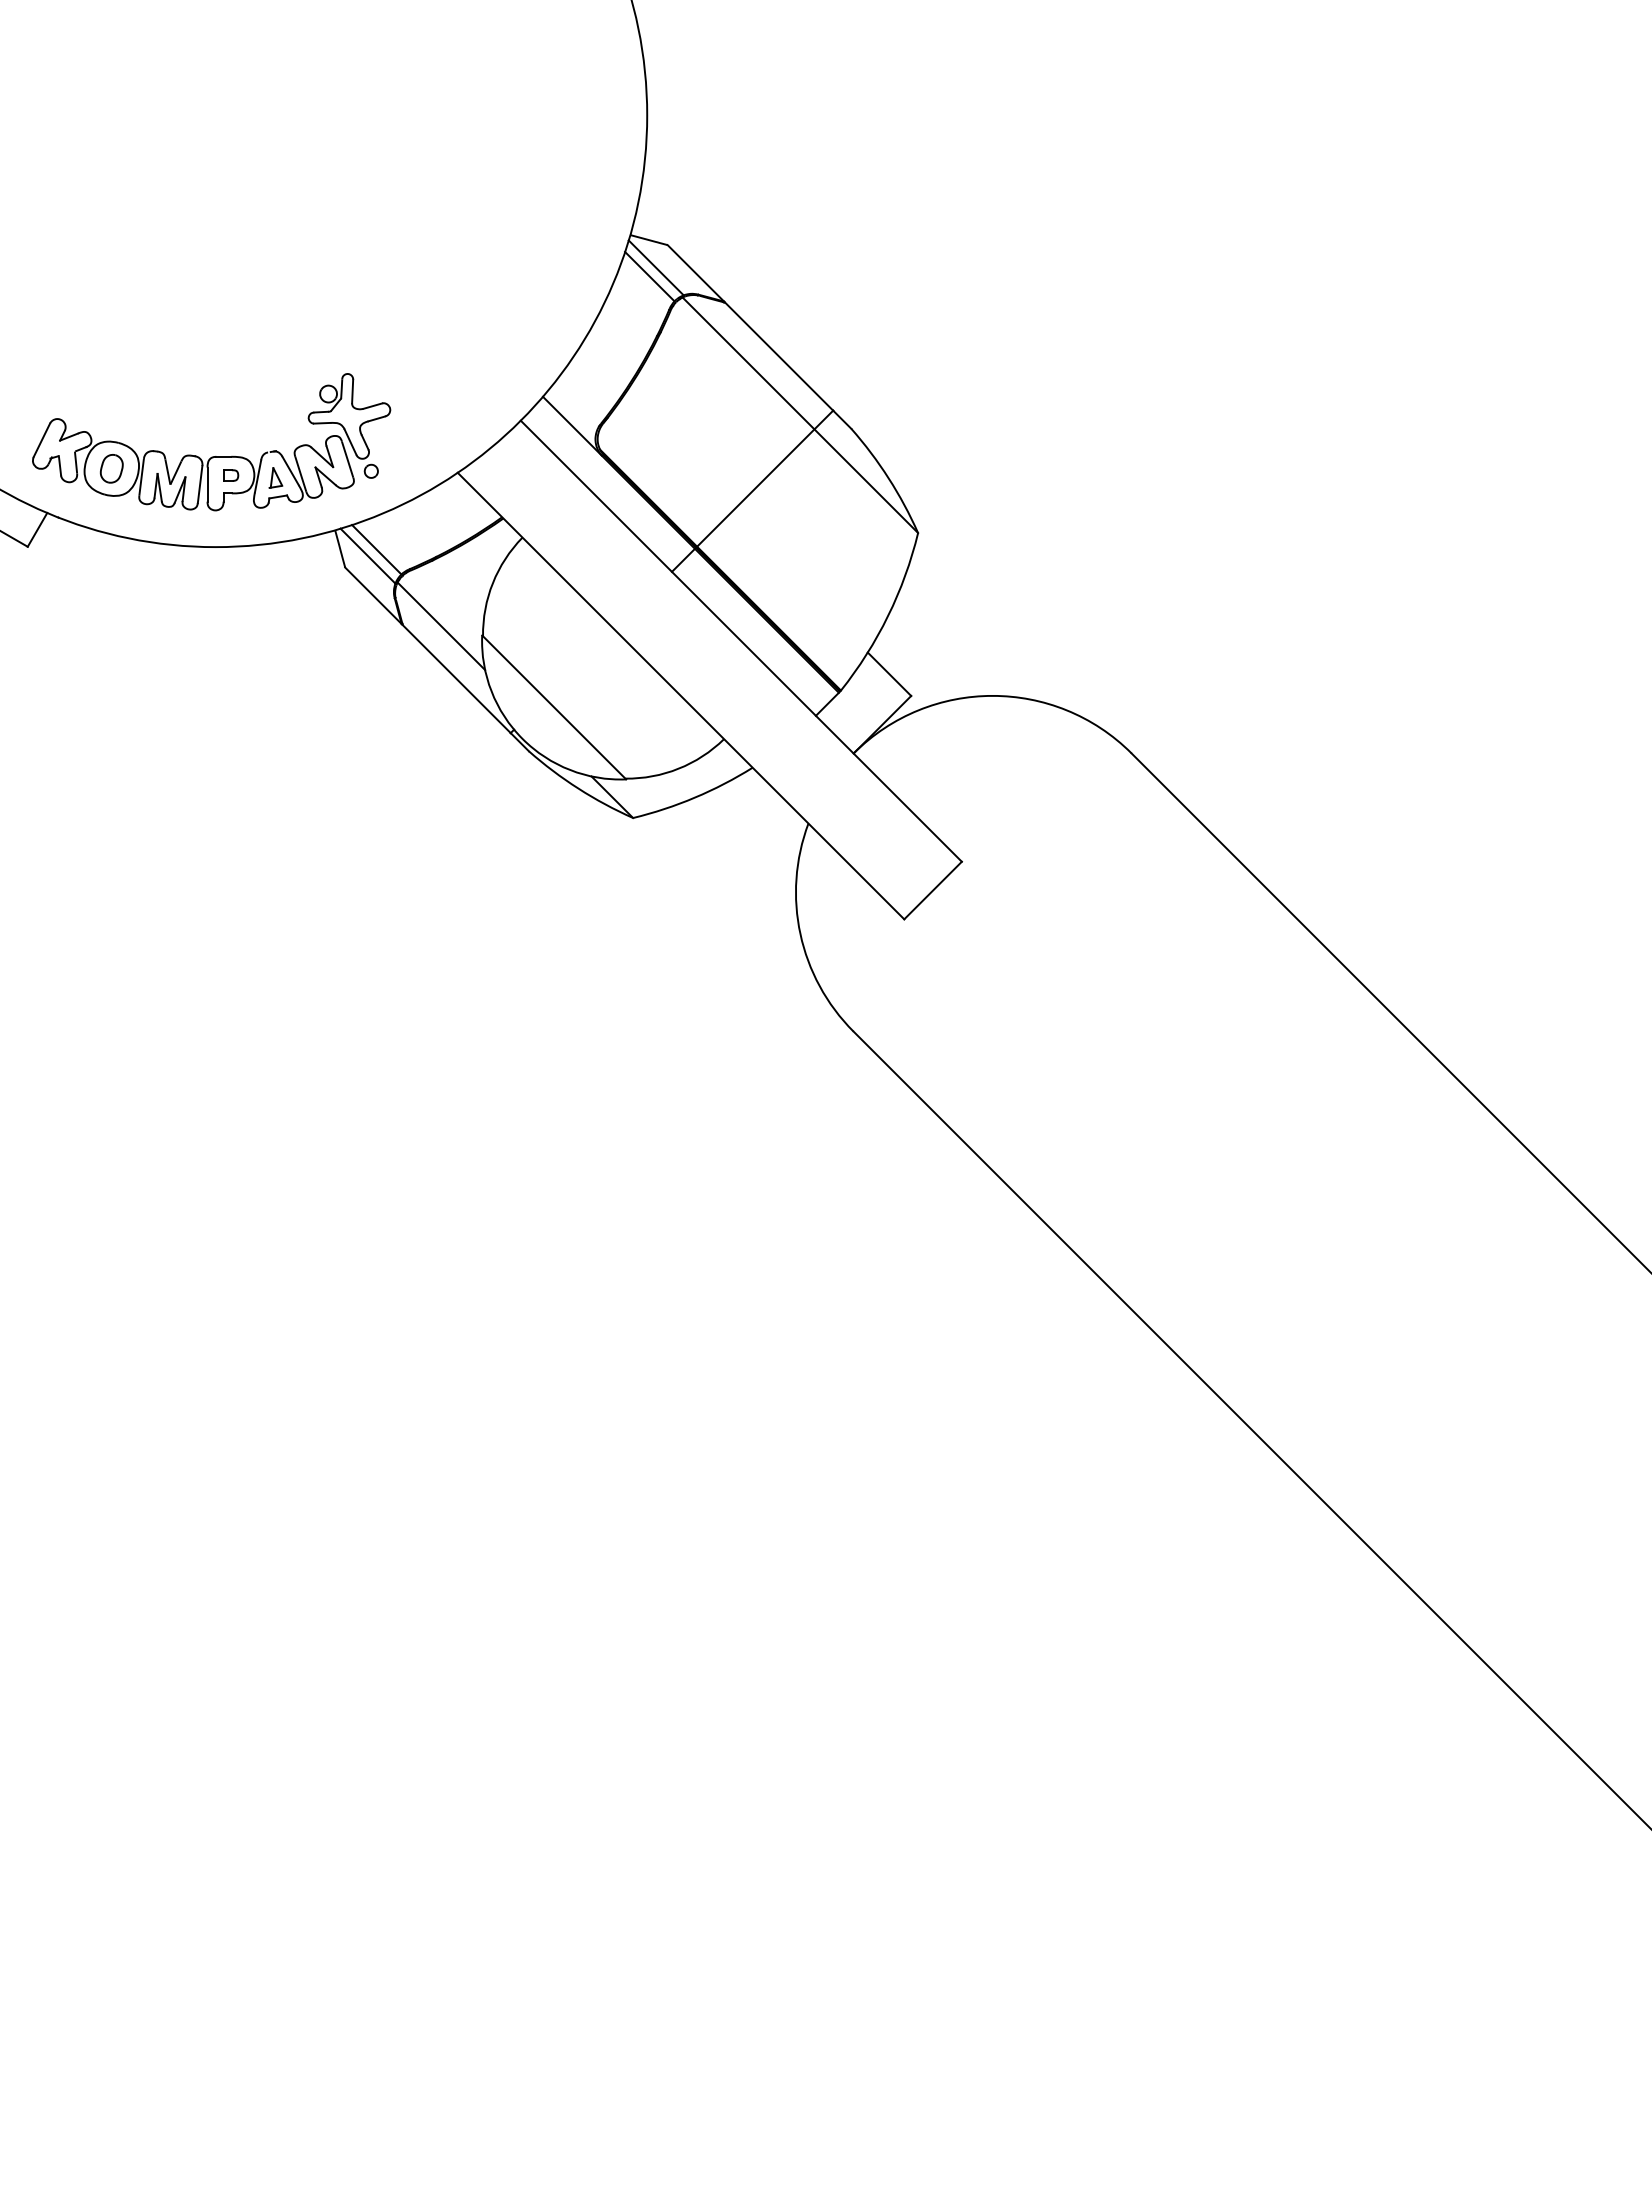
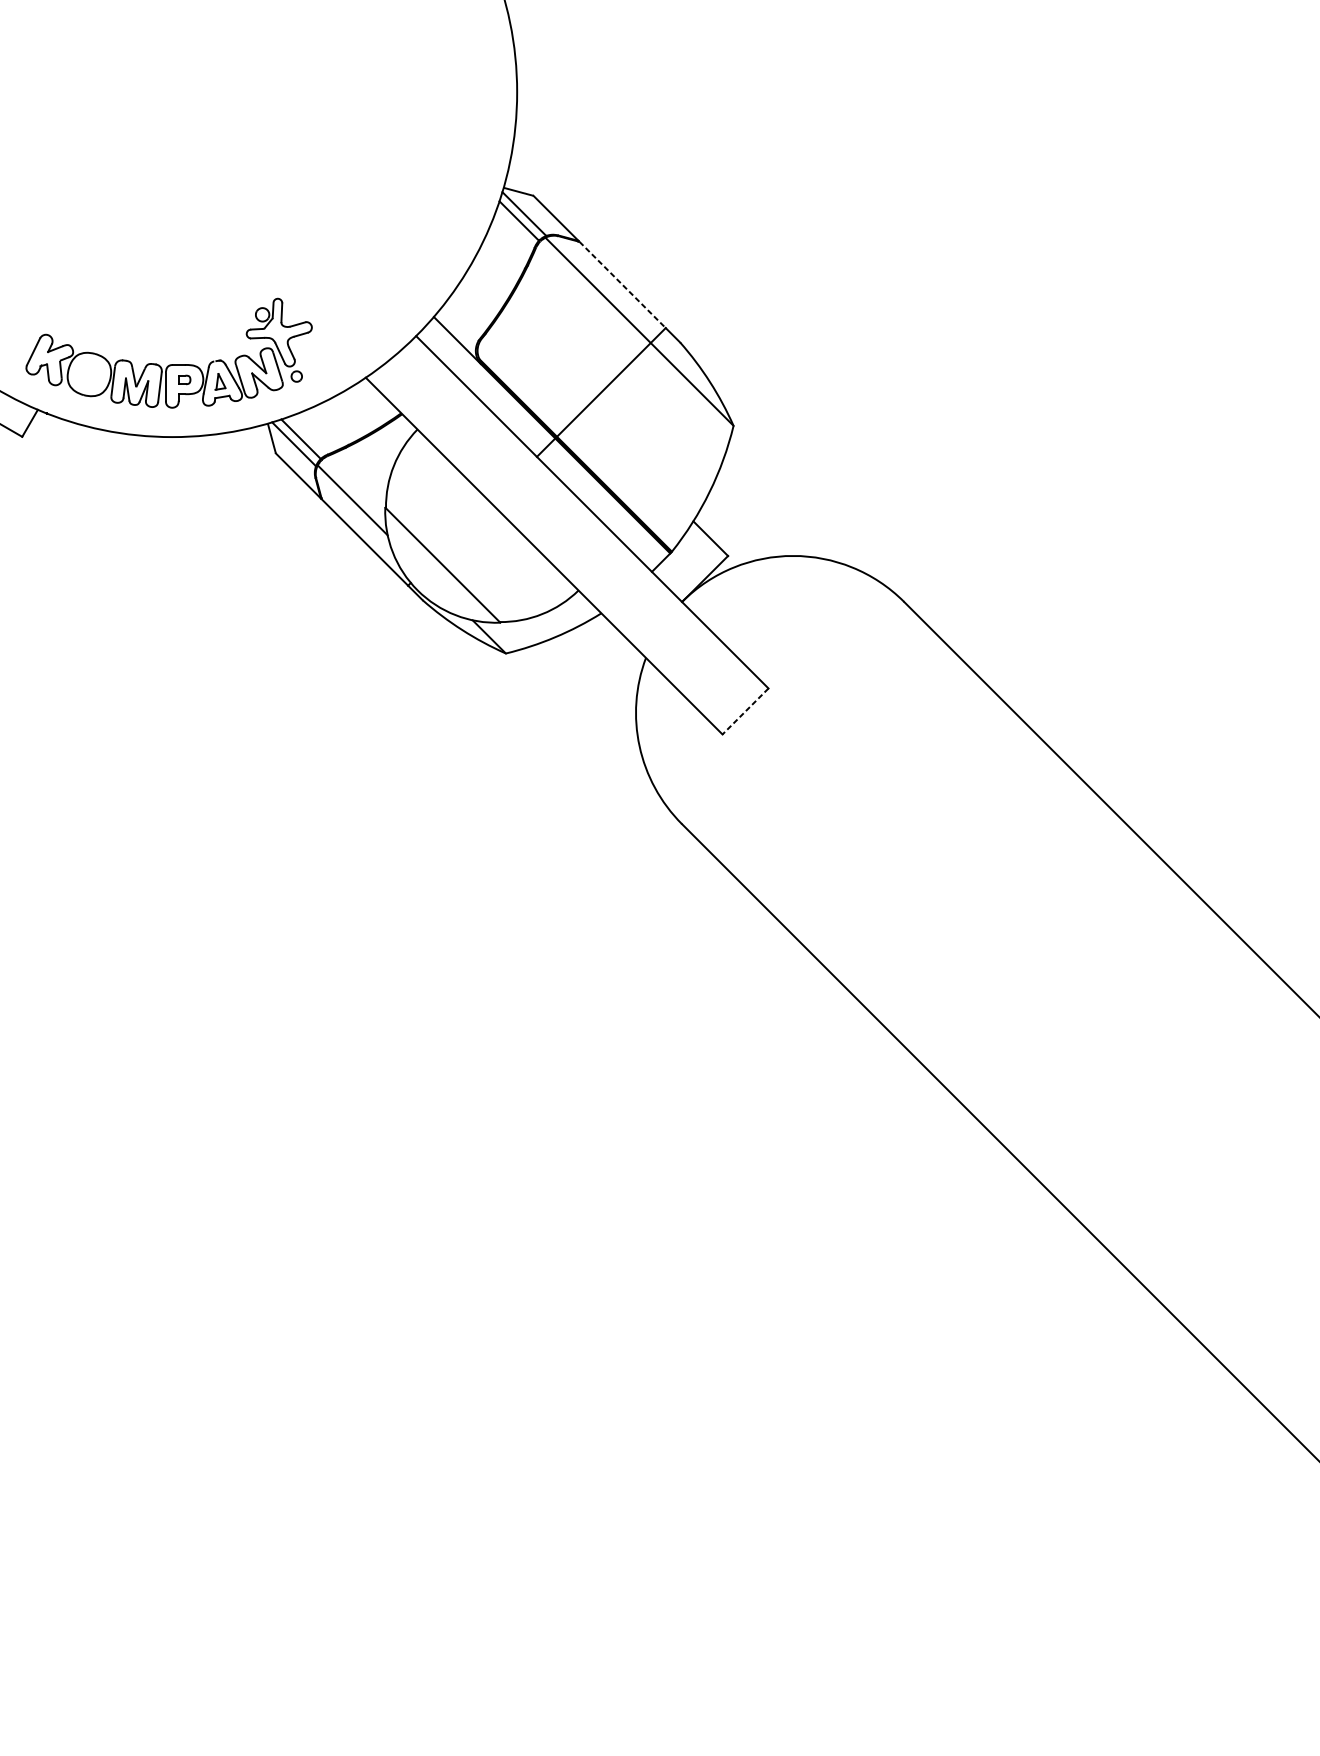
line: (779, 357) -> (622, 285), solid -> dashed
part: (111, 468) -> (89, 374), removed
line: (933, 890) -> (745, 711), solid -> dashed

